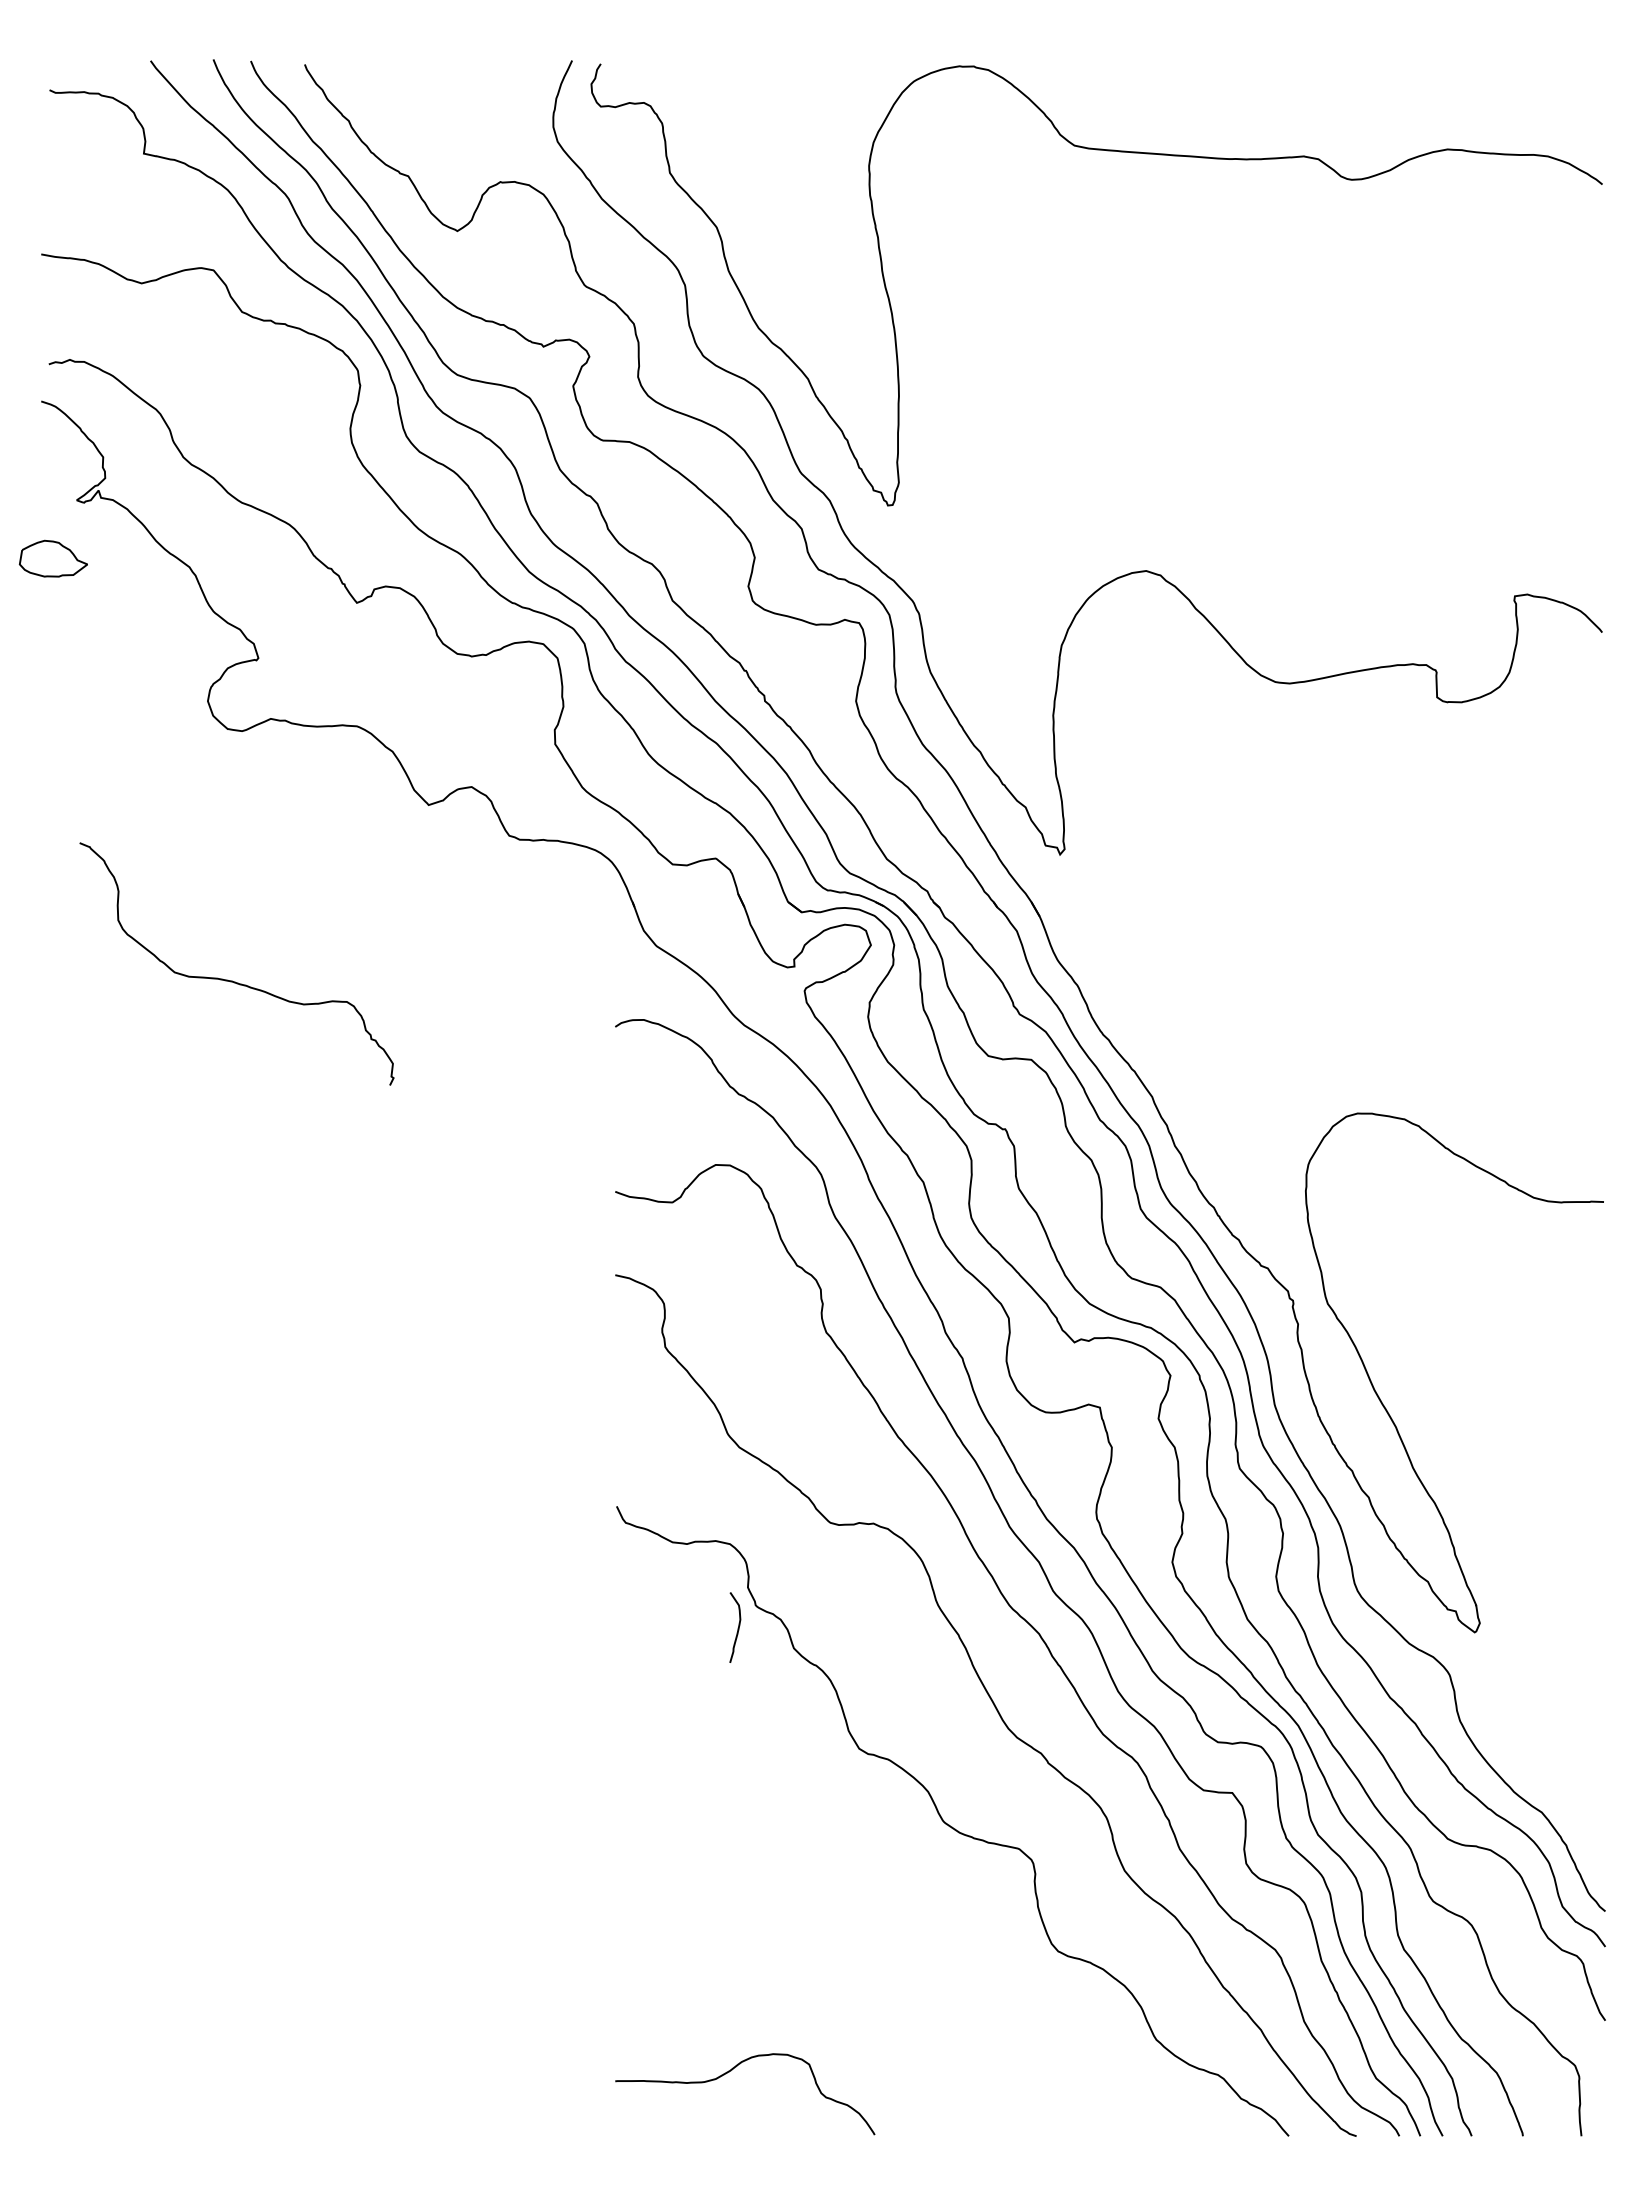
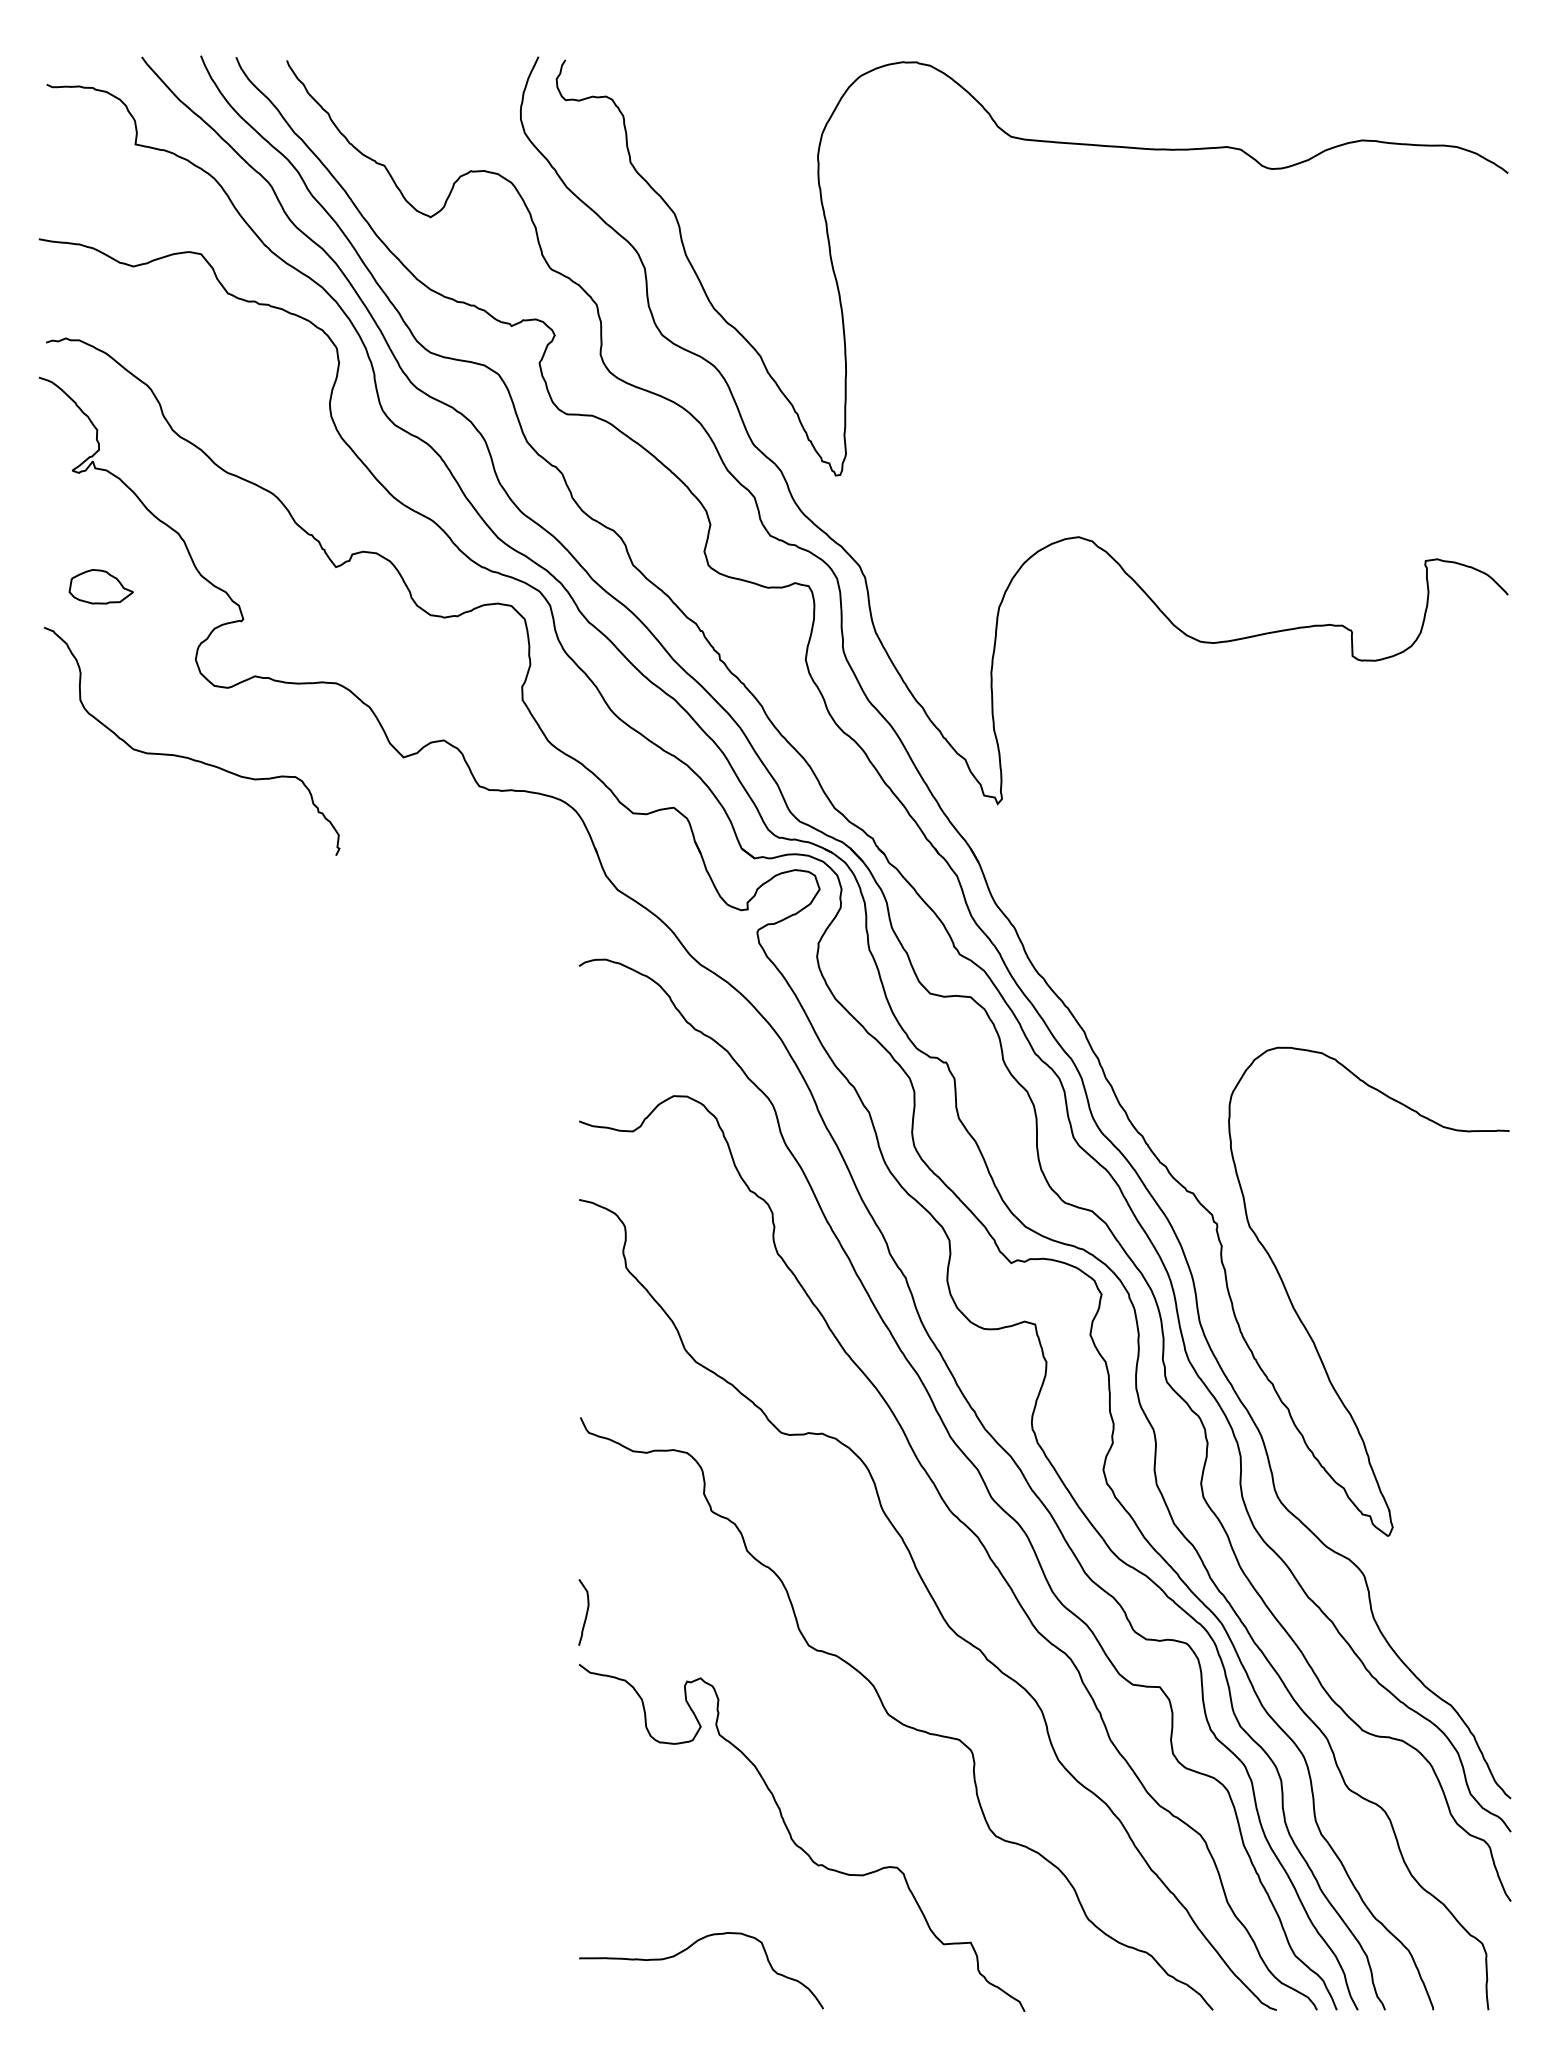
part: (52, 558) -> (100, 586), moved
curve: (232, 980) -> (187, 756), moved
curve: (737, 1628) -> (585, 1613), moved
curve: (846, 1959) -> (796, 1843), added

